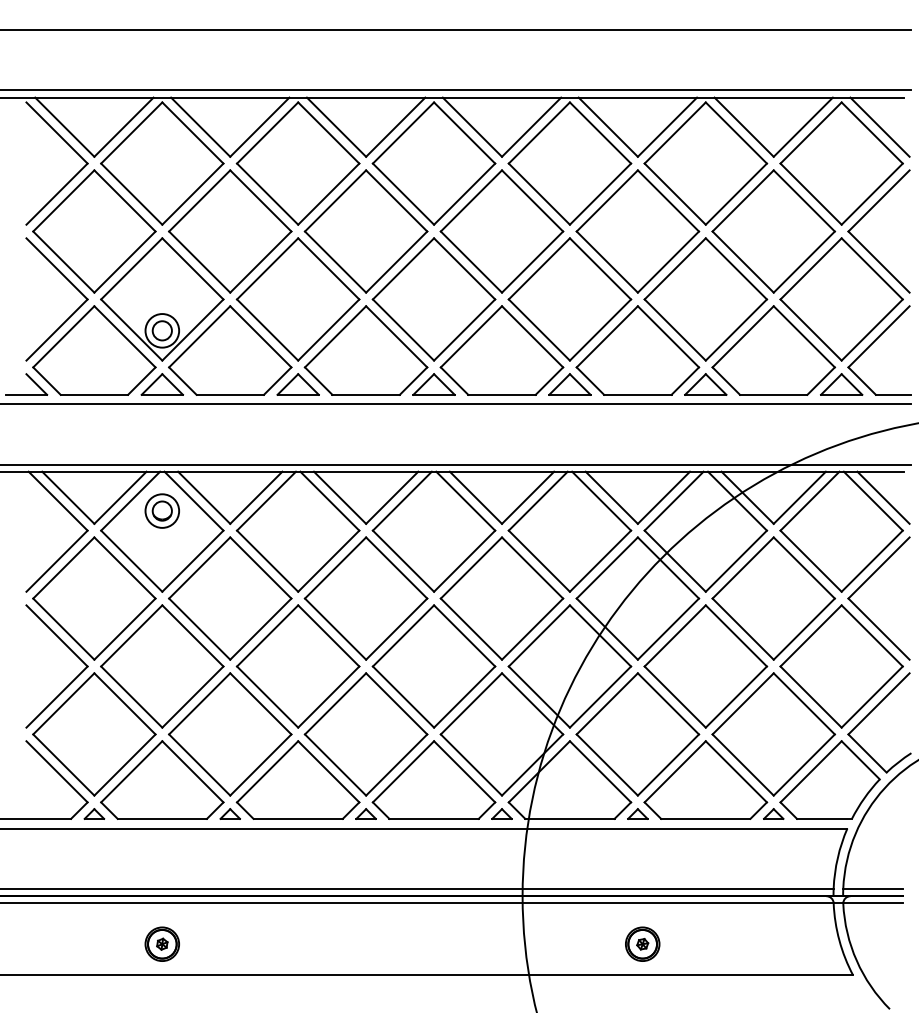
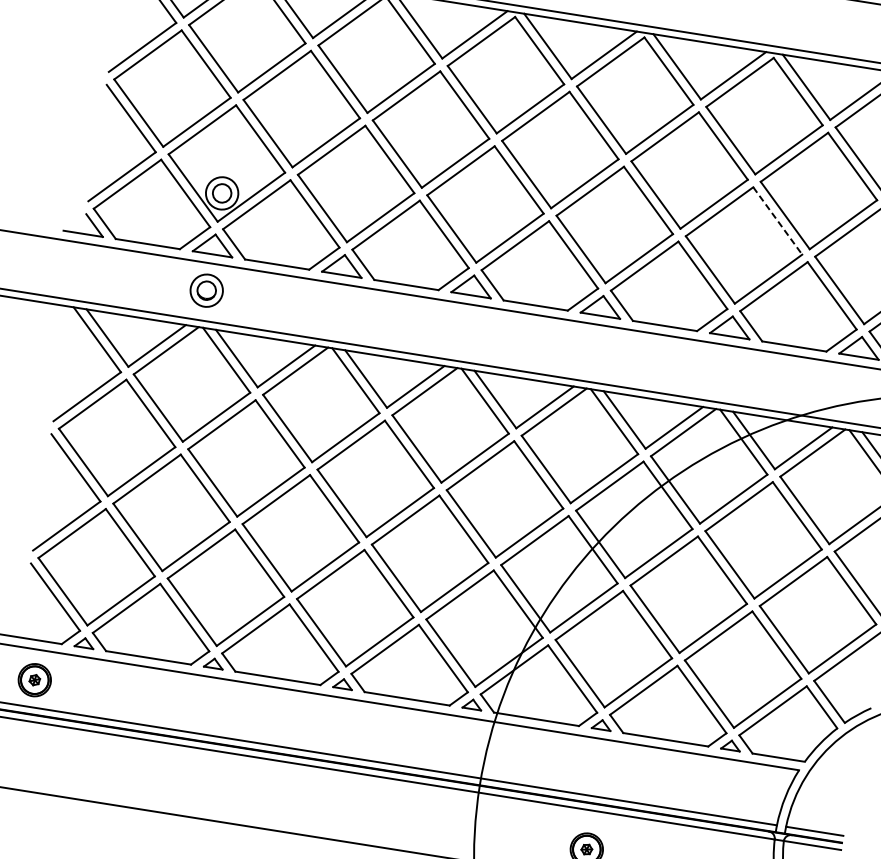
line: (736, 269) -> (777, 221), solid -> dashed
part: (161, 510) -> (206, 290), moved
part: (161, 943) -> (34, 679), moved

